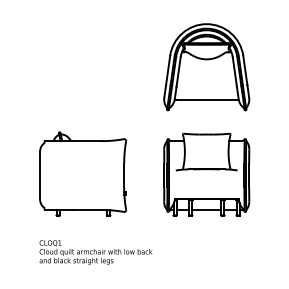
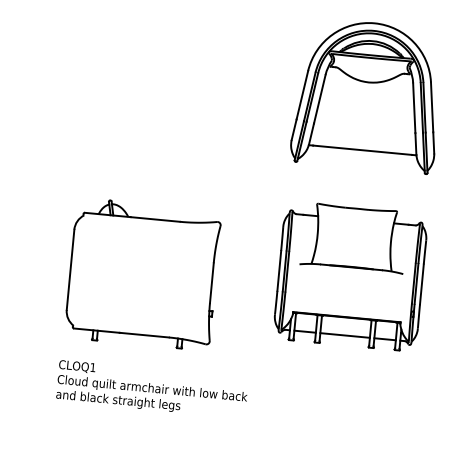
part: (82, 173) -> (142, 273), moved

